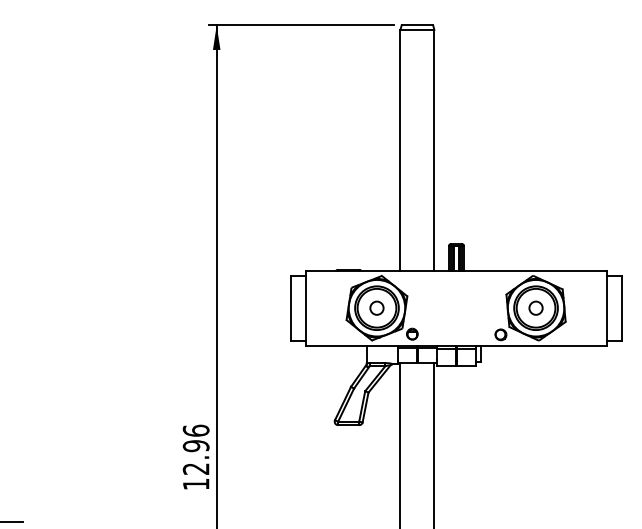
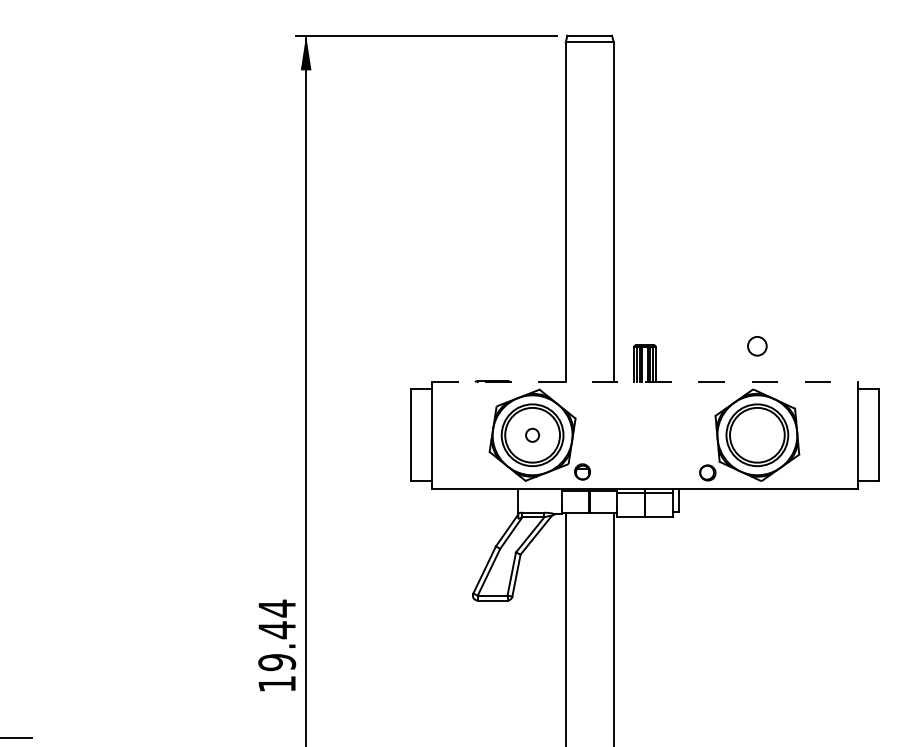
line: (456, 270) -> (645, 382), solid -> dashed
circle: (376, 308) -> (532, 435), size x0.7
circle: (536, 308) -> (757, 346), moved
text: (196, 449) -> (277, 635), 12.96 -> 19.44

